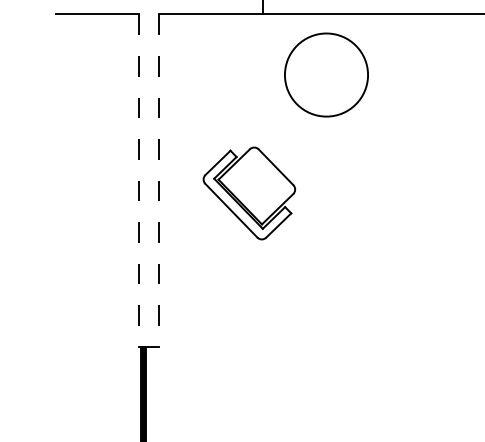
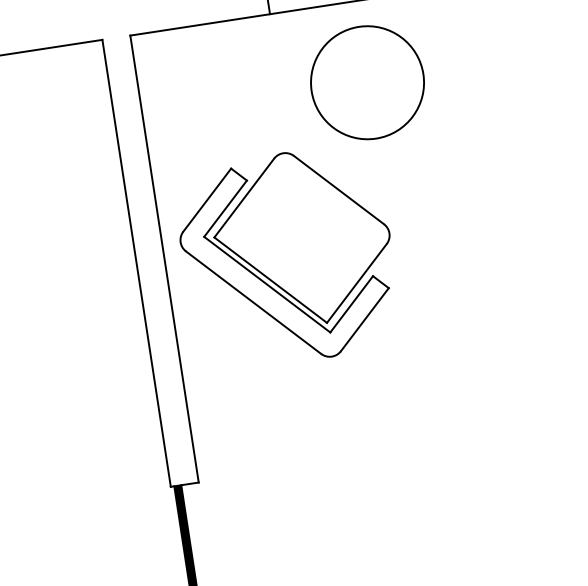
line: (138, 181) -> (136, 264), dashed -> solid
line: (159, 181) -> (164, 260), dashed -> solid
part: (249, 193) -> (288, 257), size x1.67

